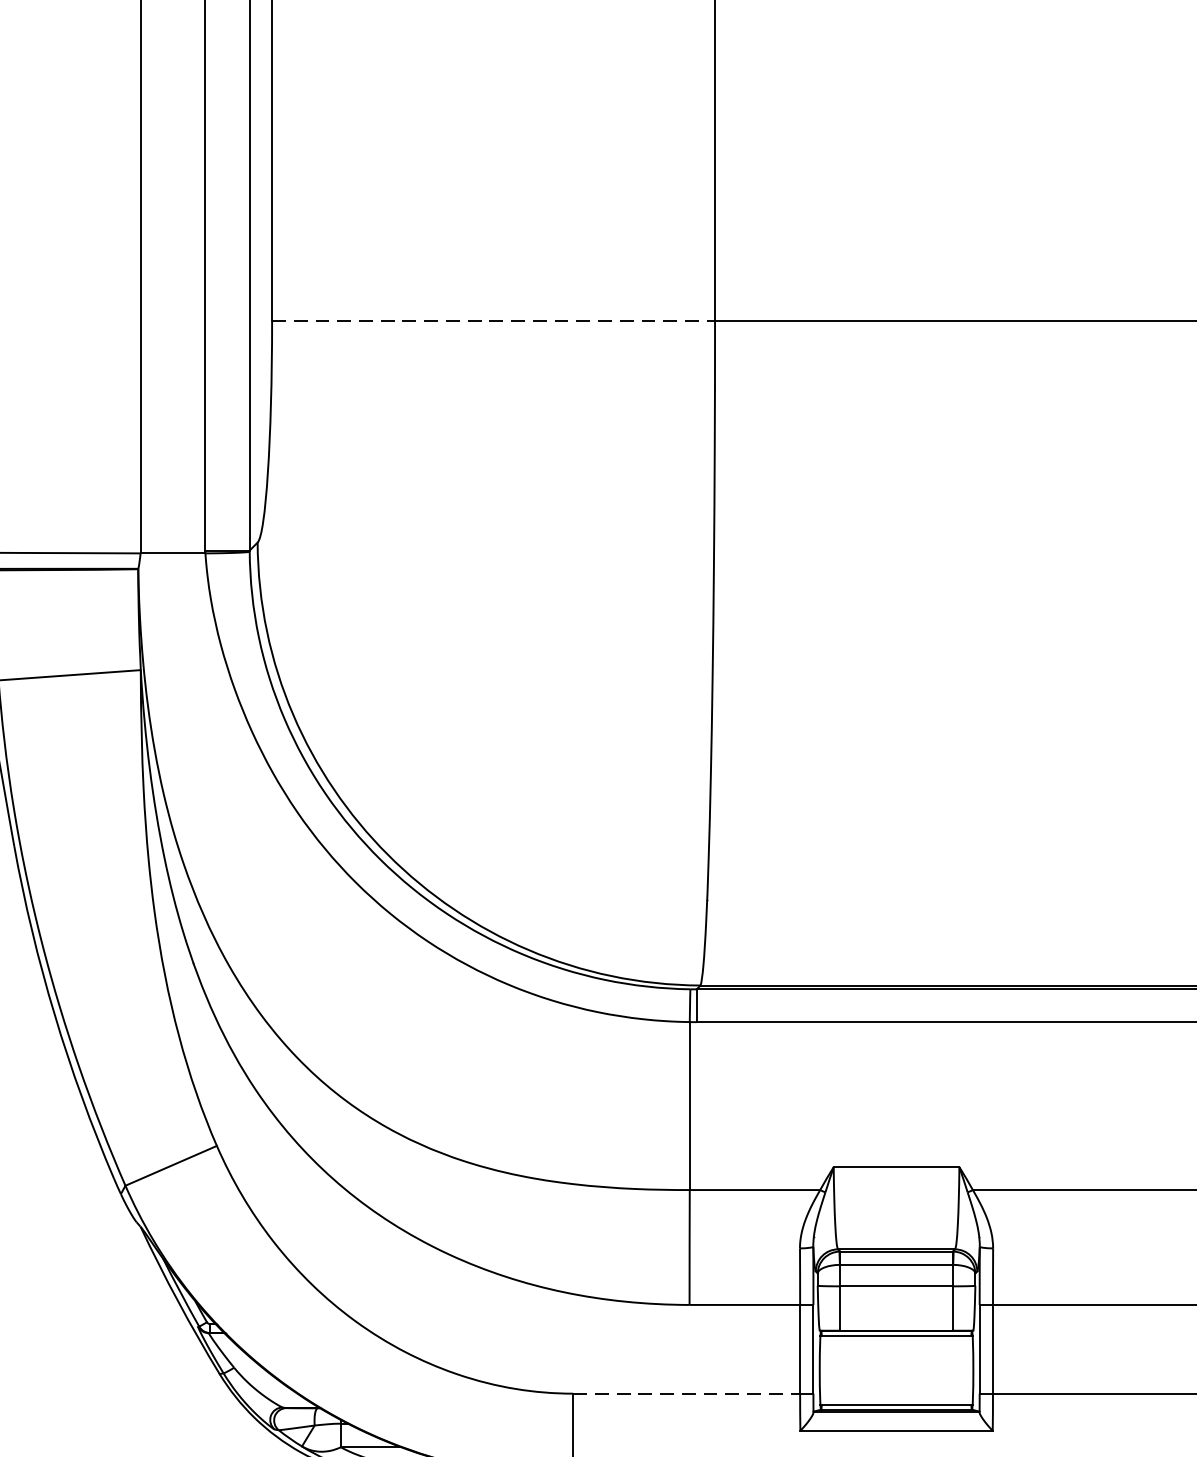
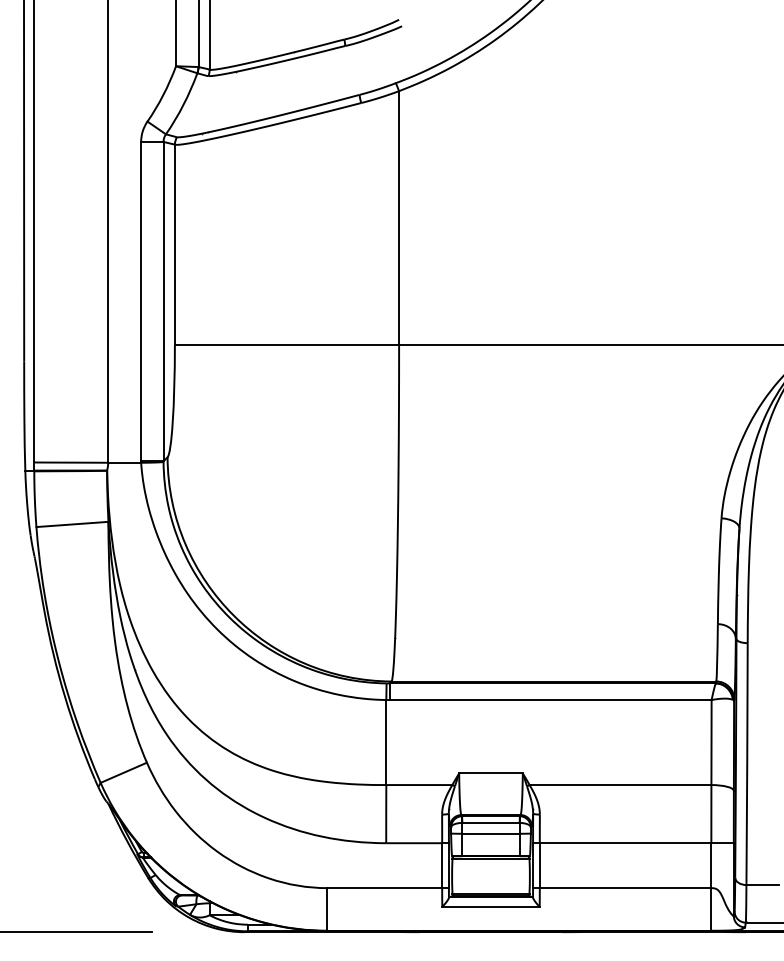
line: (494, 321) -> (287, 345), dashed -> solid
line: (688, 1394) -> (385, 888), dashed -> solid

